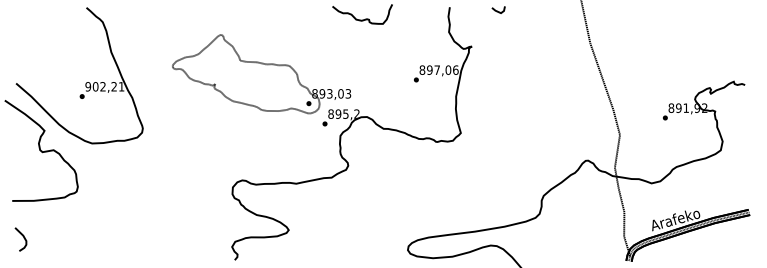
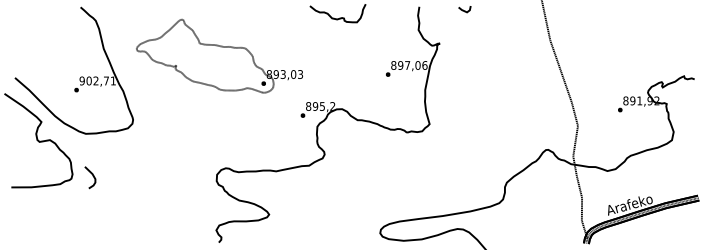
part: (261, 74) -> (219, 56), moved
text: (113, 86) -> (105, 80), 902,21 -> 902,71
curve: (23, 238) -> (92, 176), moved

